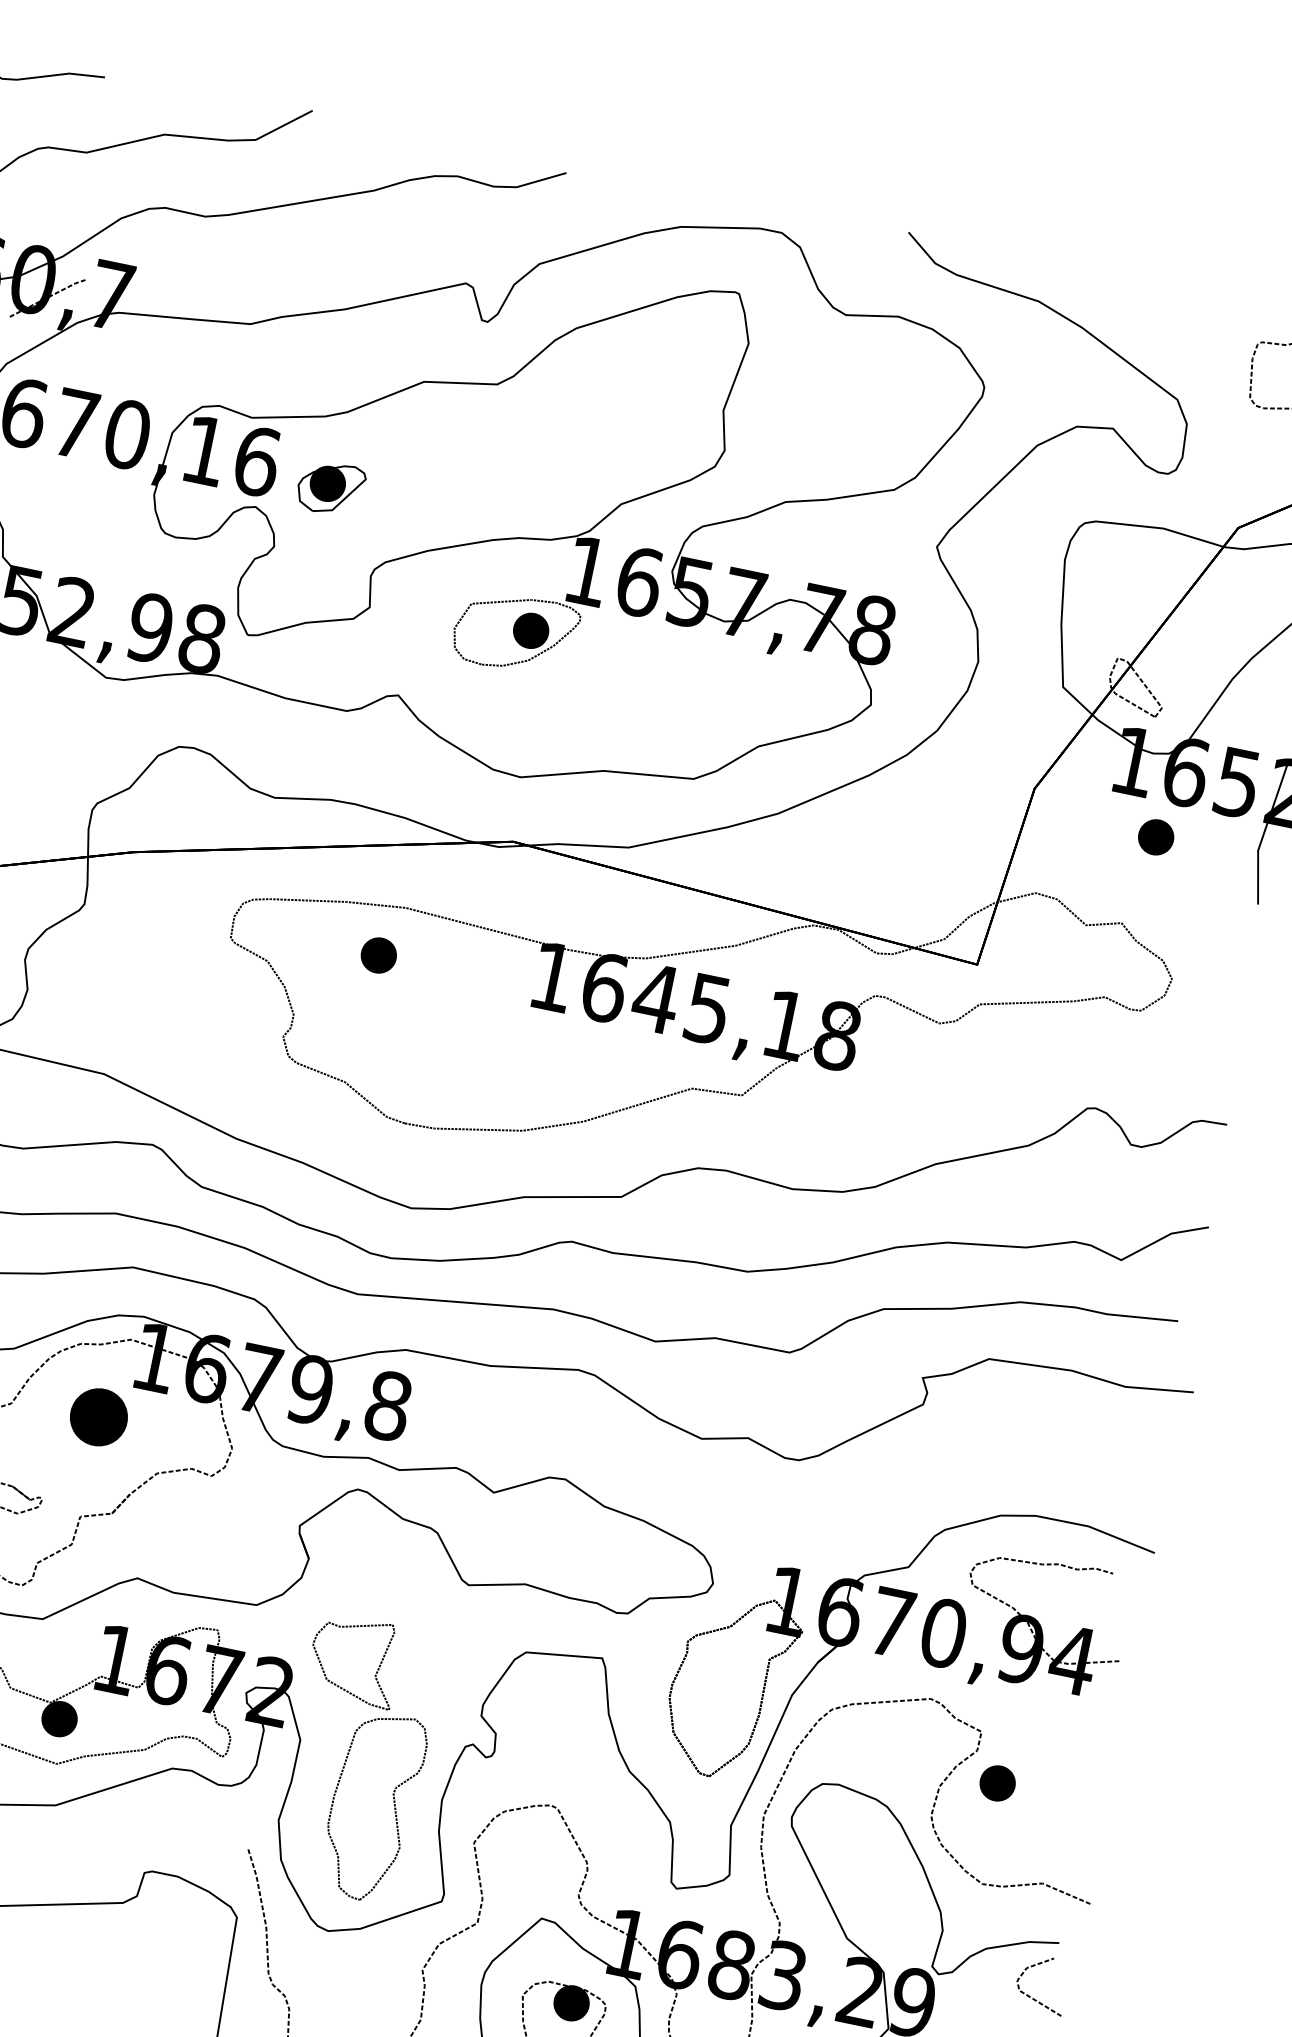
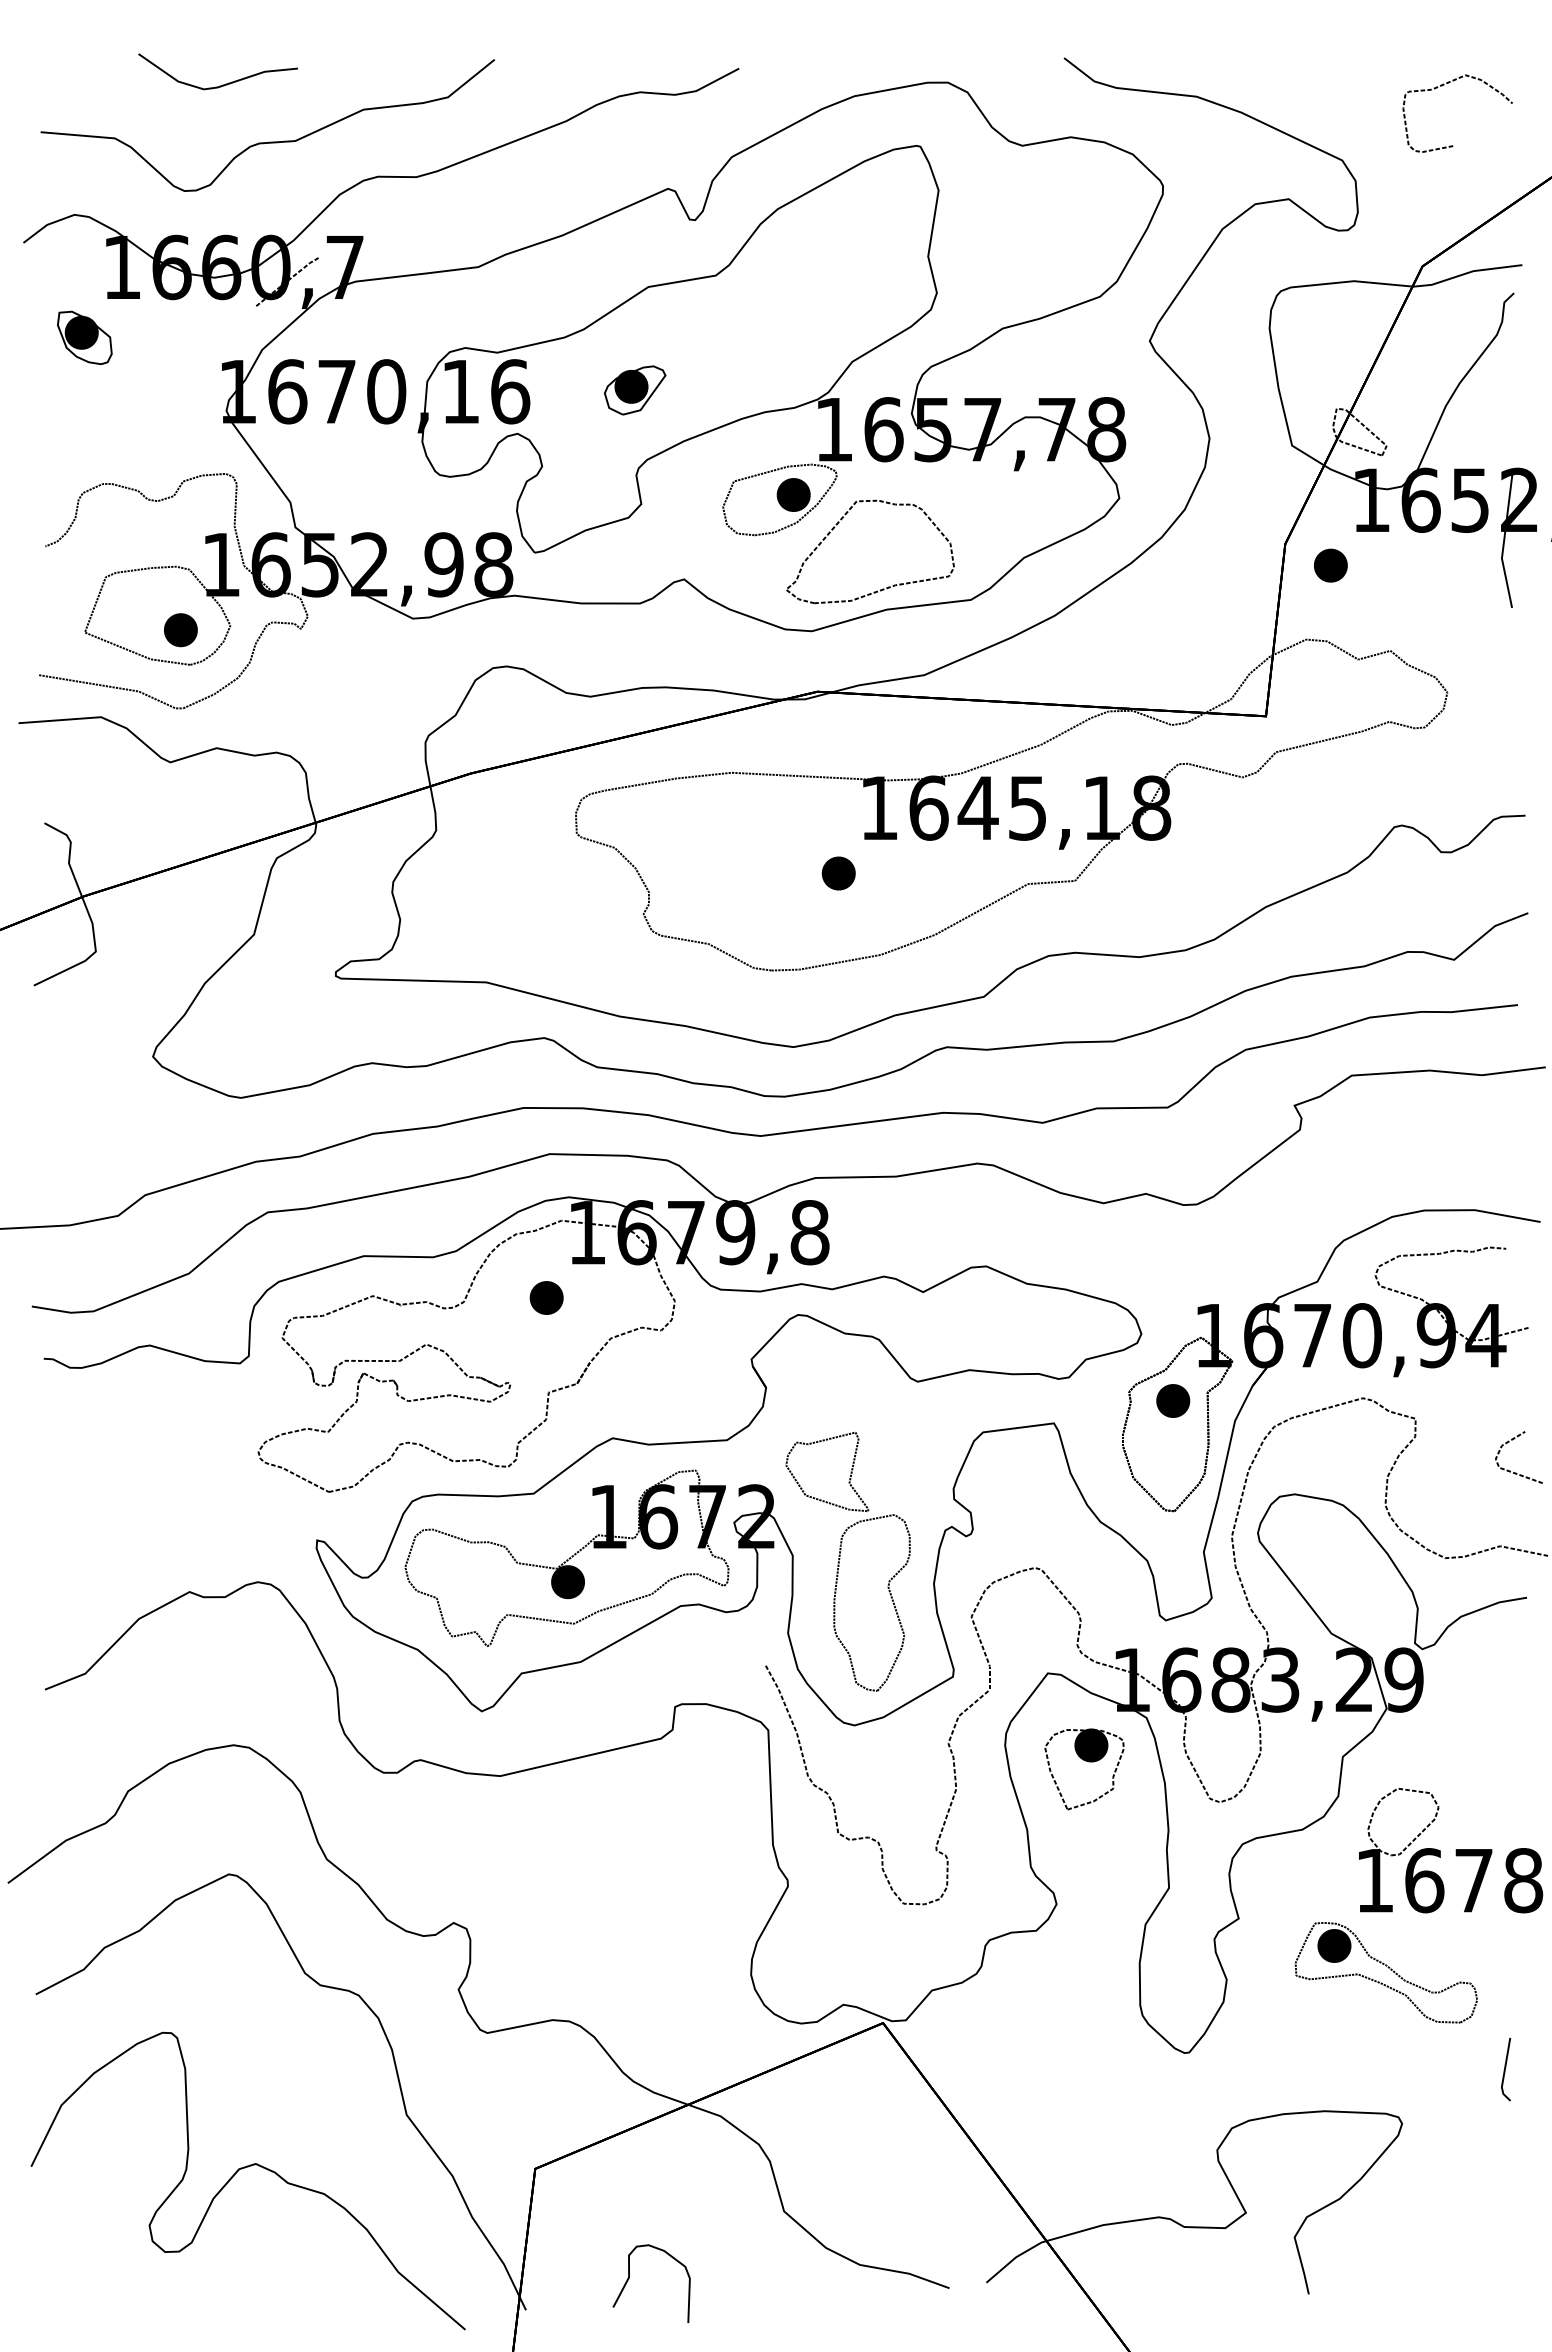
part: (331, 488) -> (635, 390), moved
part: (603, 747) -> (882, 588), added
part: (1155, 837) -> (1330, 565), moved
part: (378, 955) -> (838, 873), moved
part: (98, 1416) -> (546, 1297), size x0.62
part: (998, 1782) -> (1173, 1400), moved
line: (1033, 1997) -> (1513, 1471), moved

